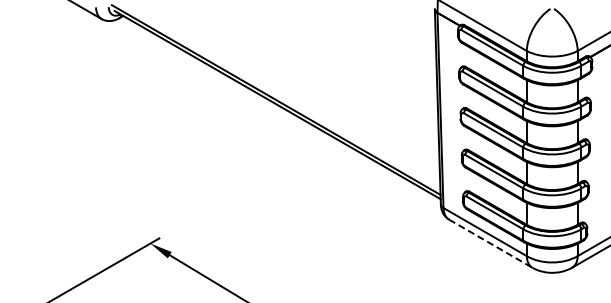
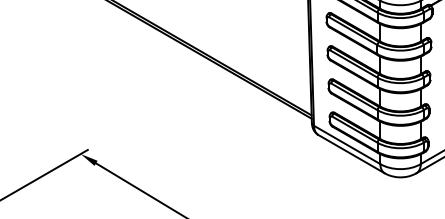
line: (491, 243) -> (352, 154), dashed -> solid

